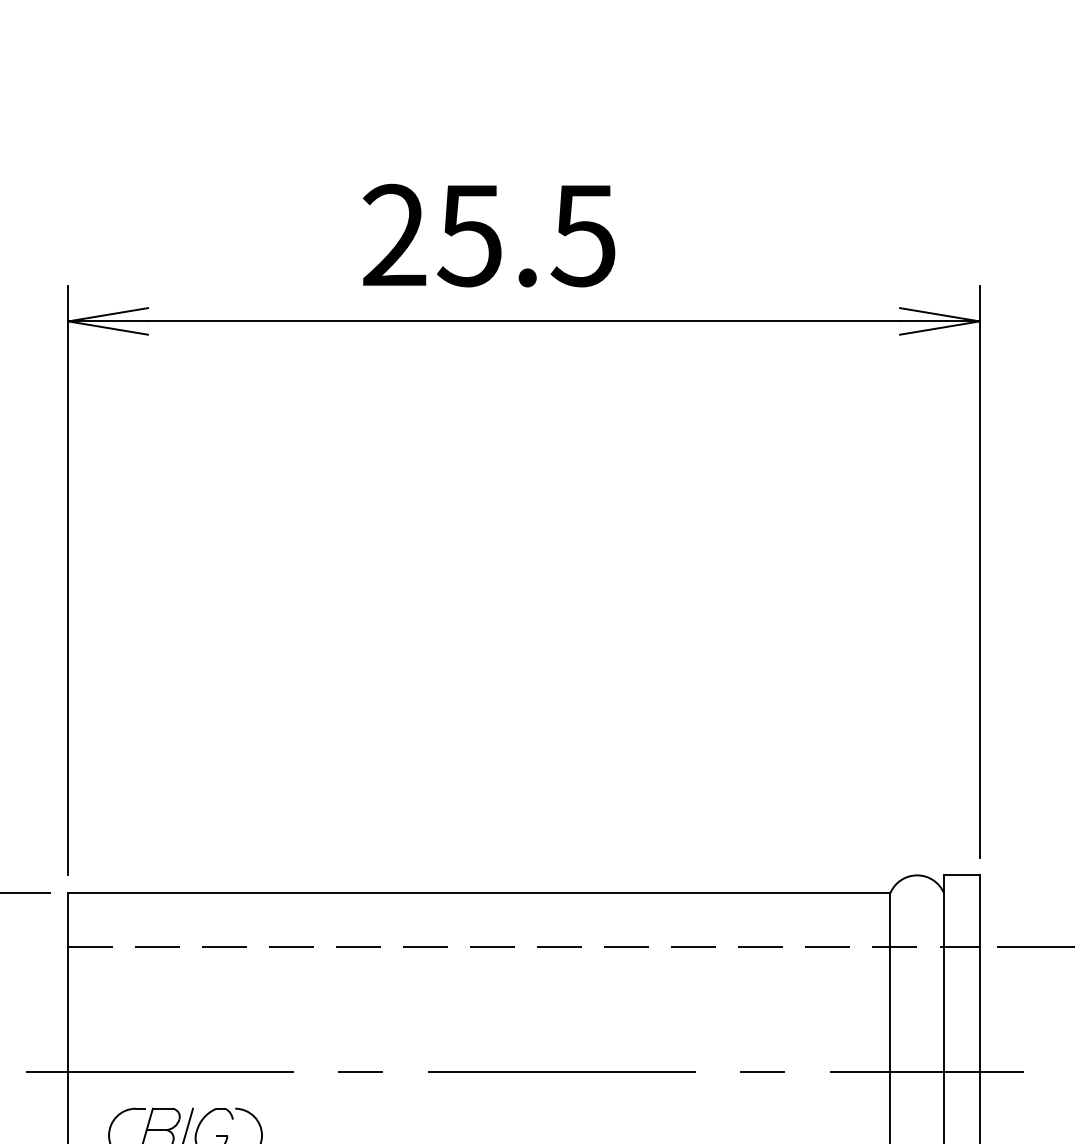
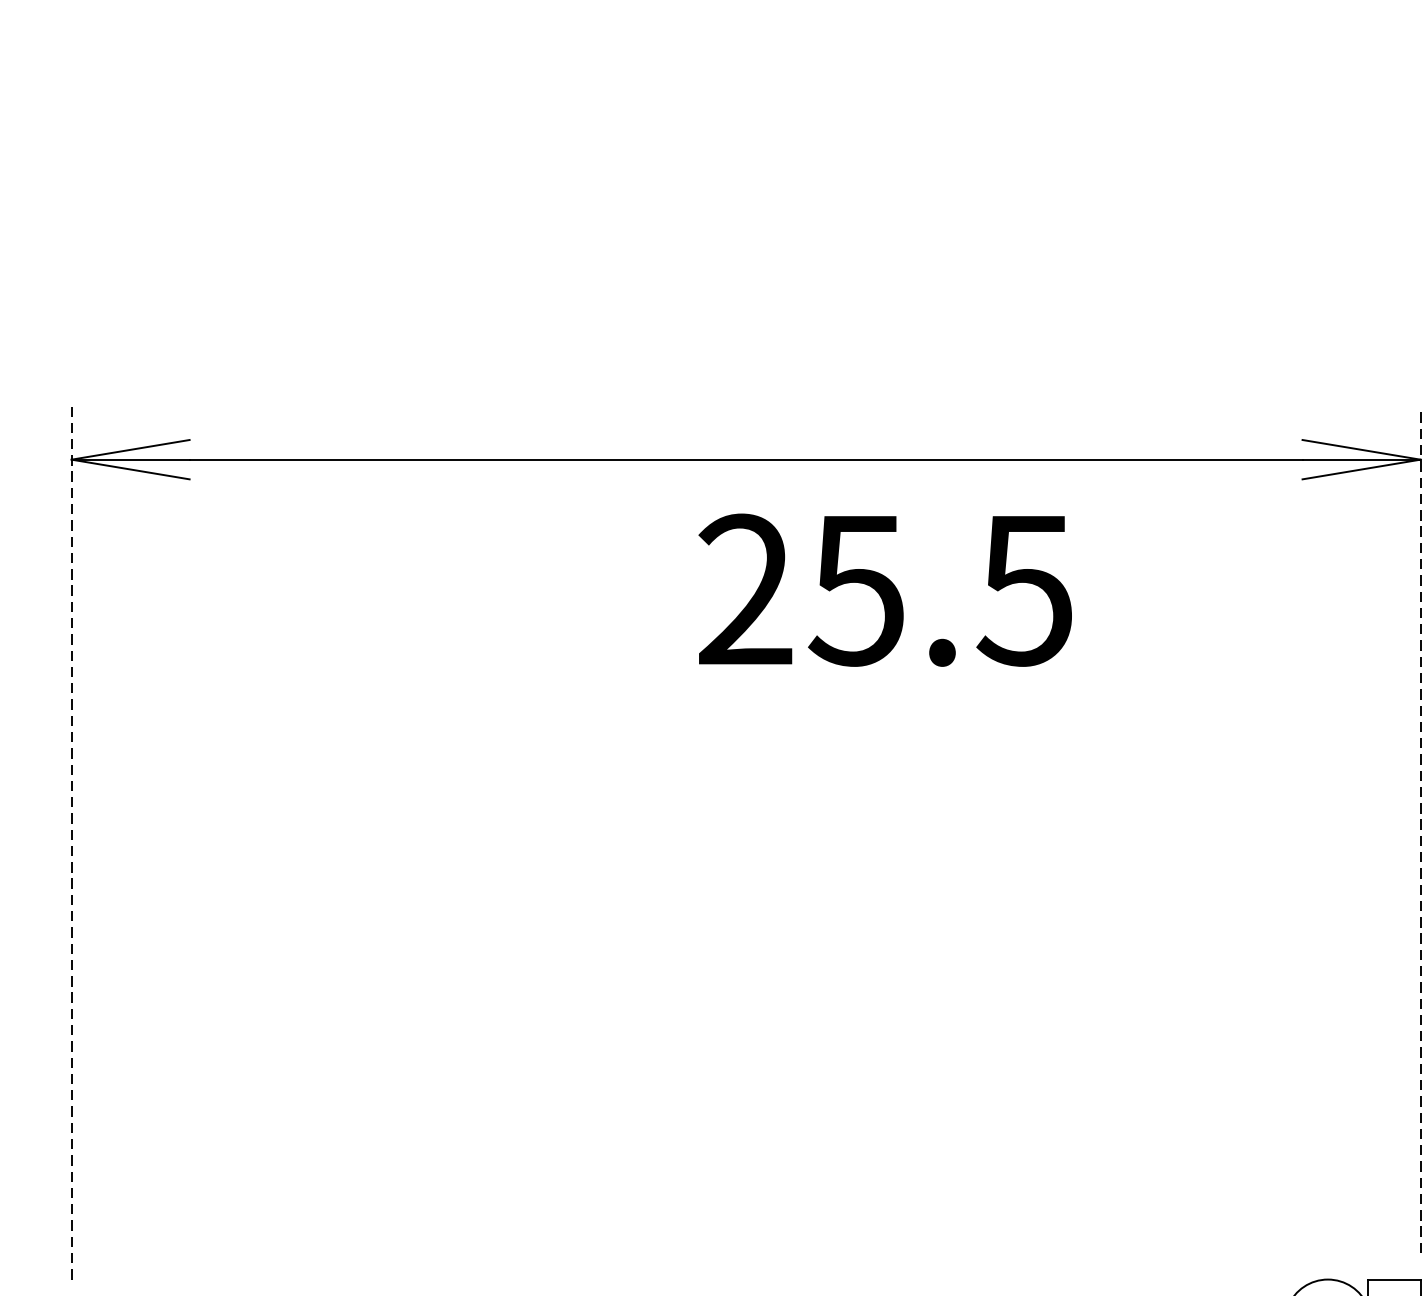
text: (489, 235) -> (885, 590), moved
line: (979, 571) -> (1420, 829), solid -> dashed
line: (68, 580) -> (71, 843), solid -> dashed

